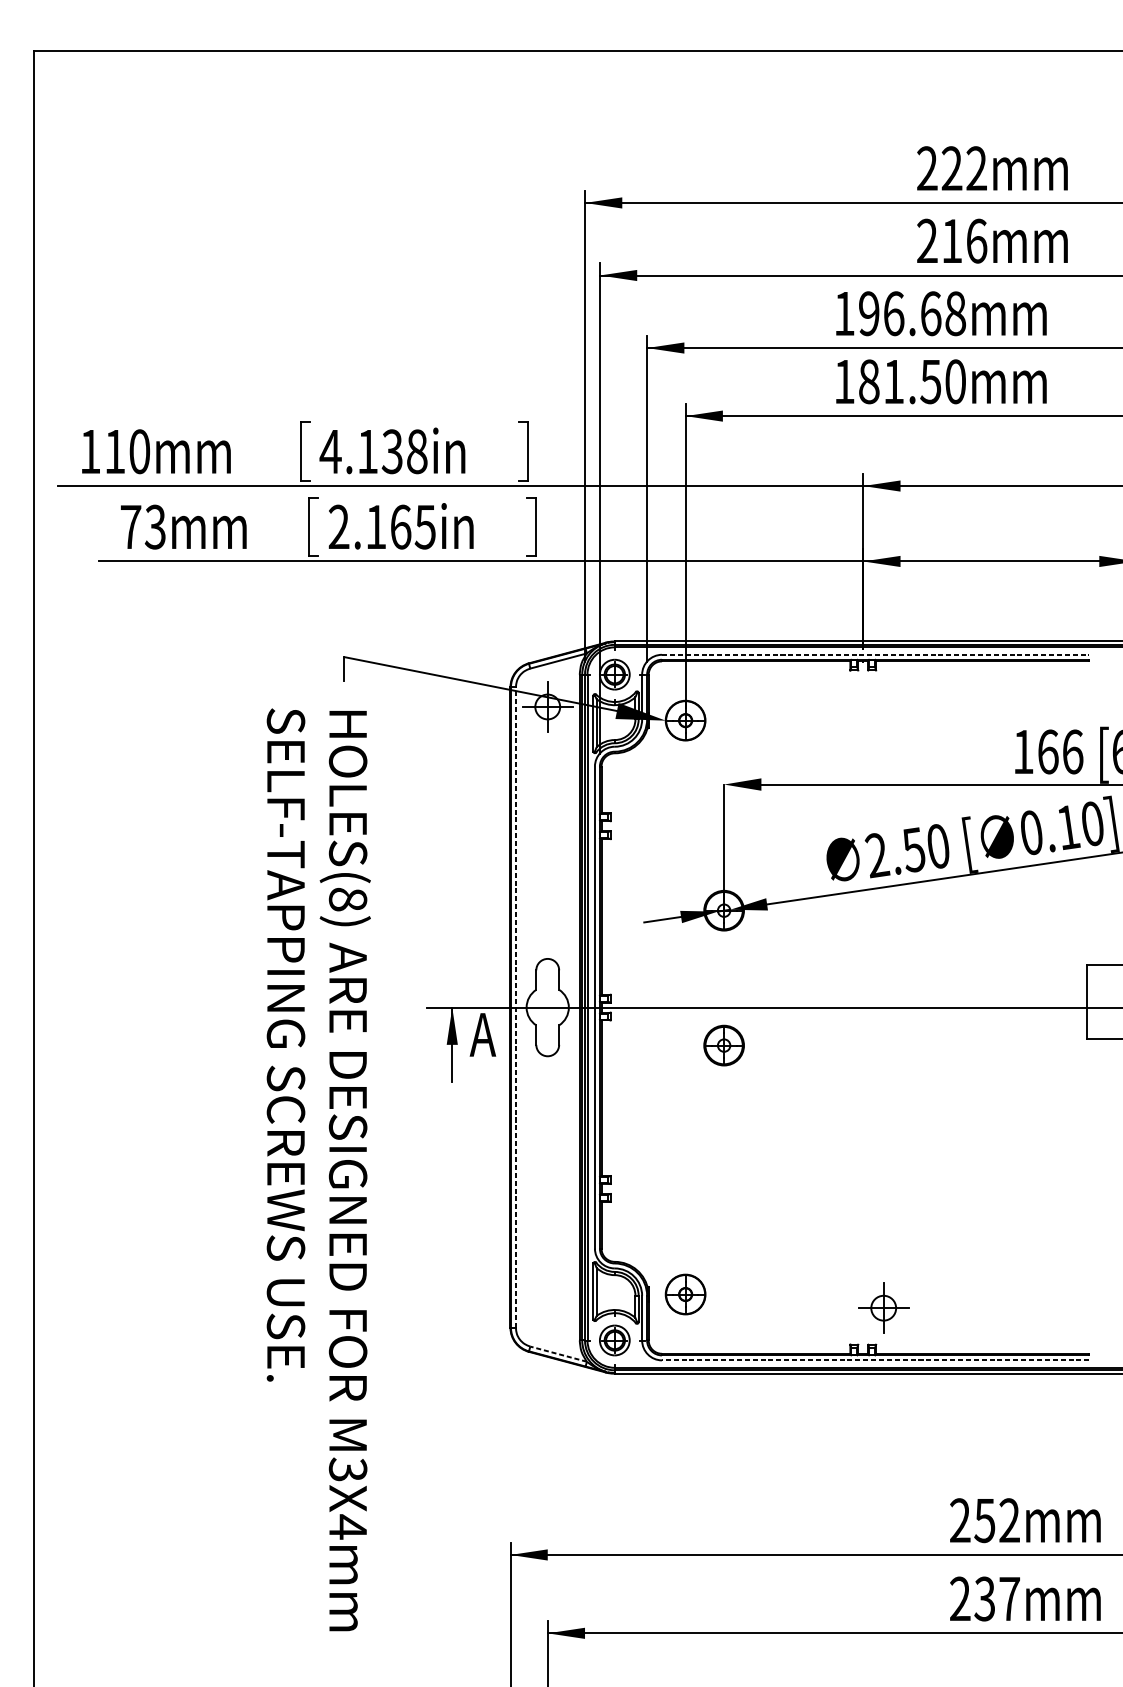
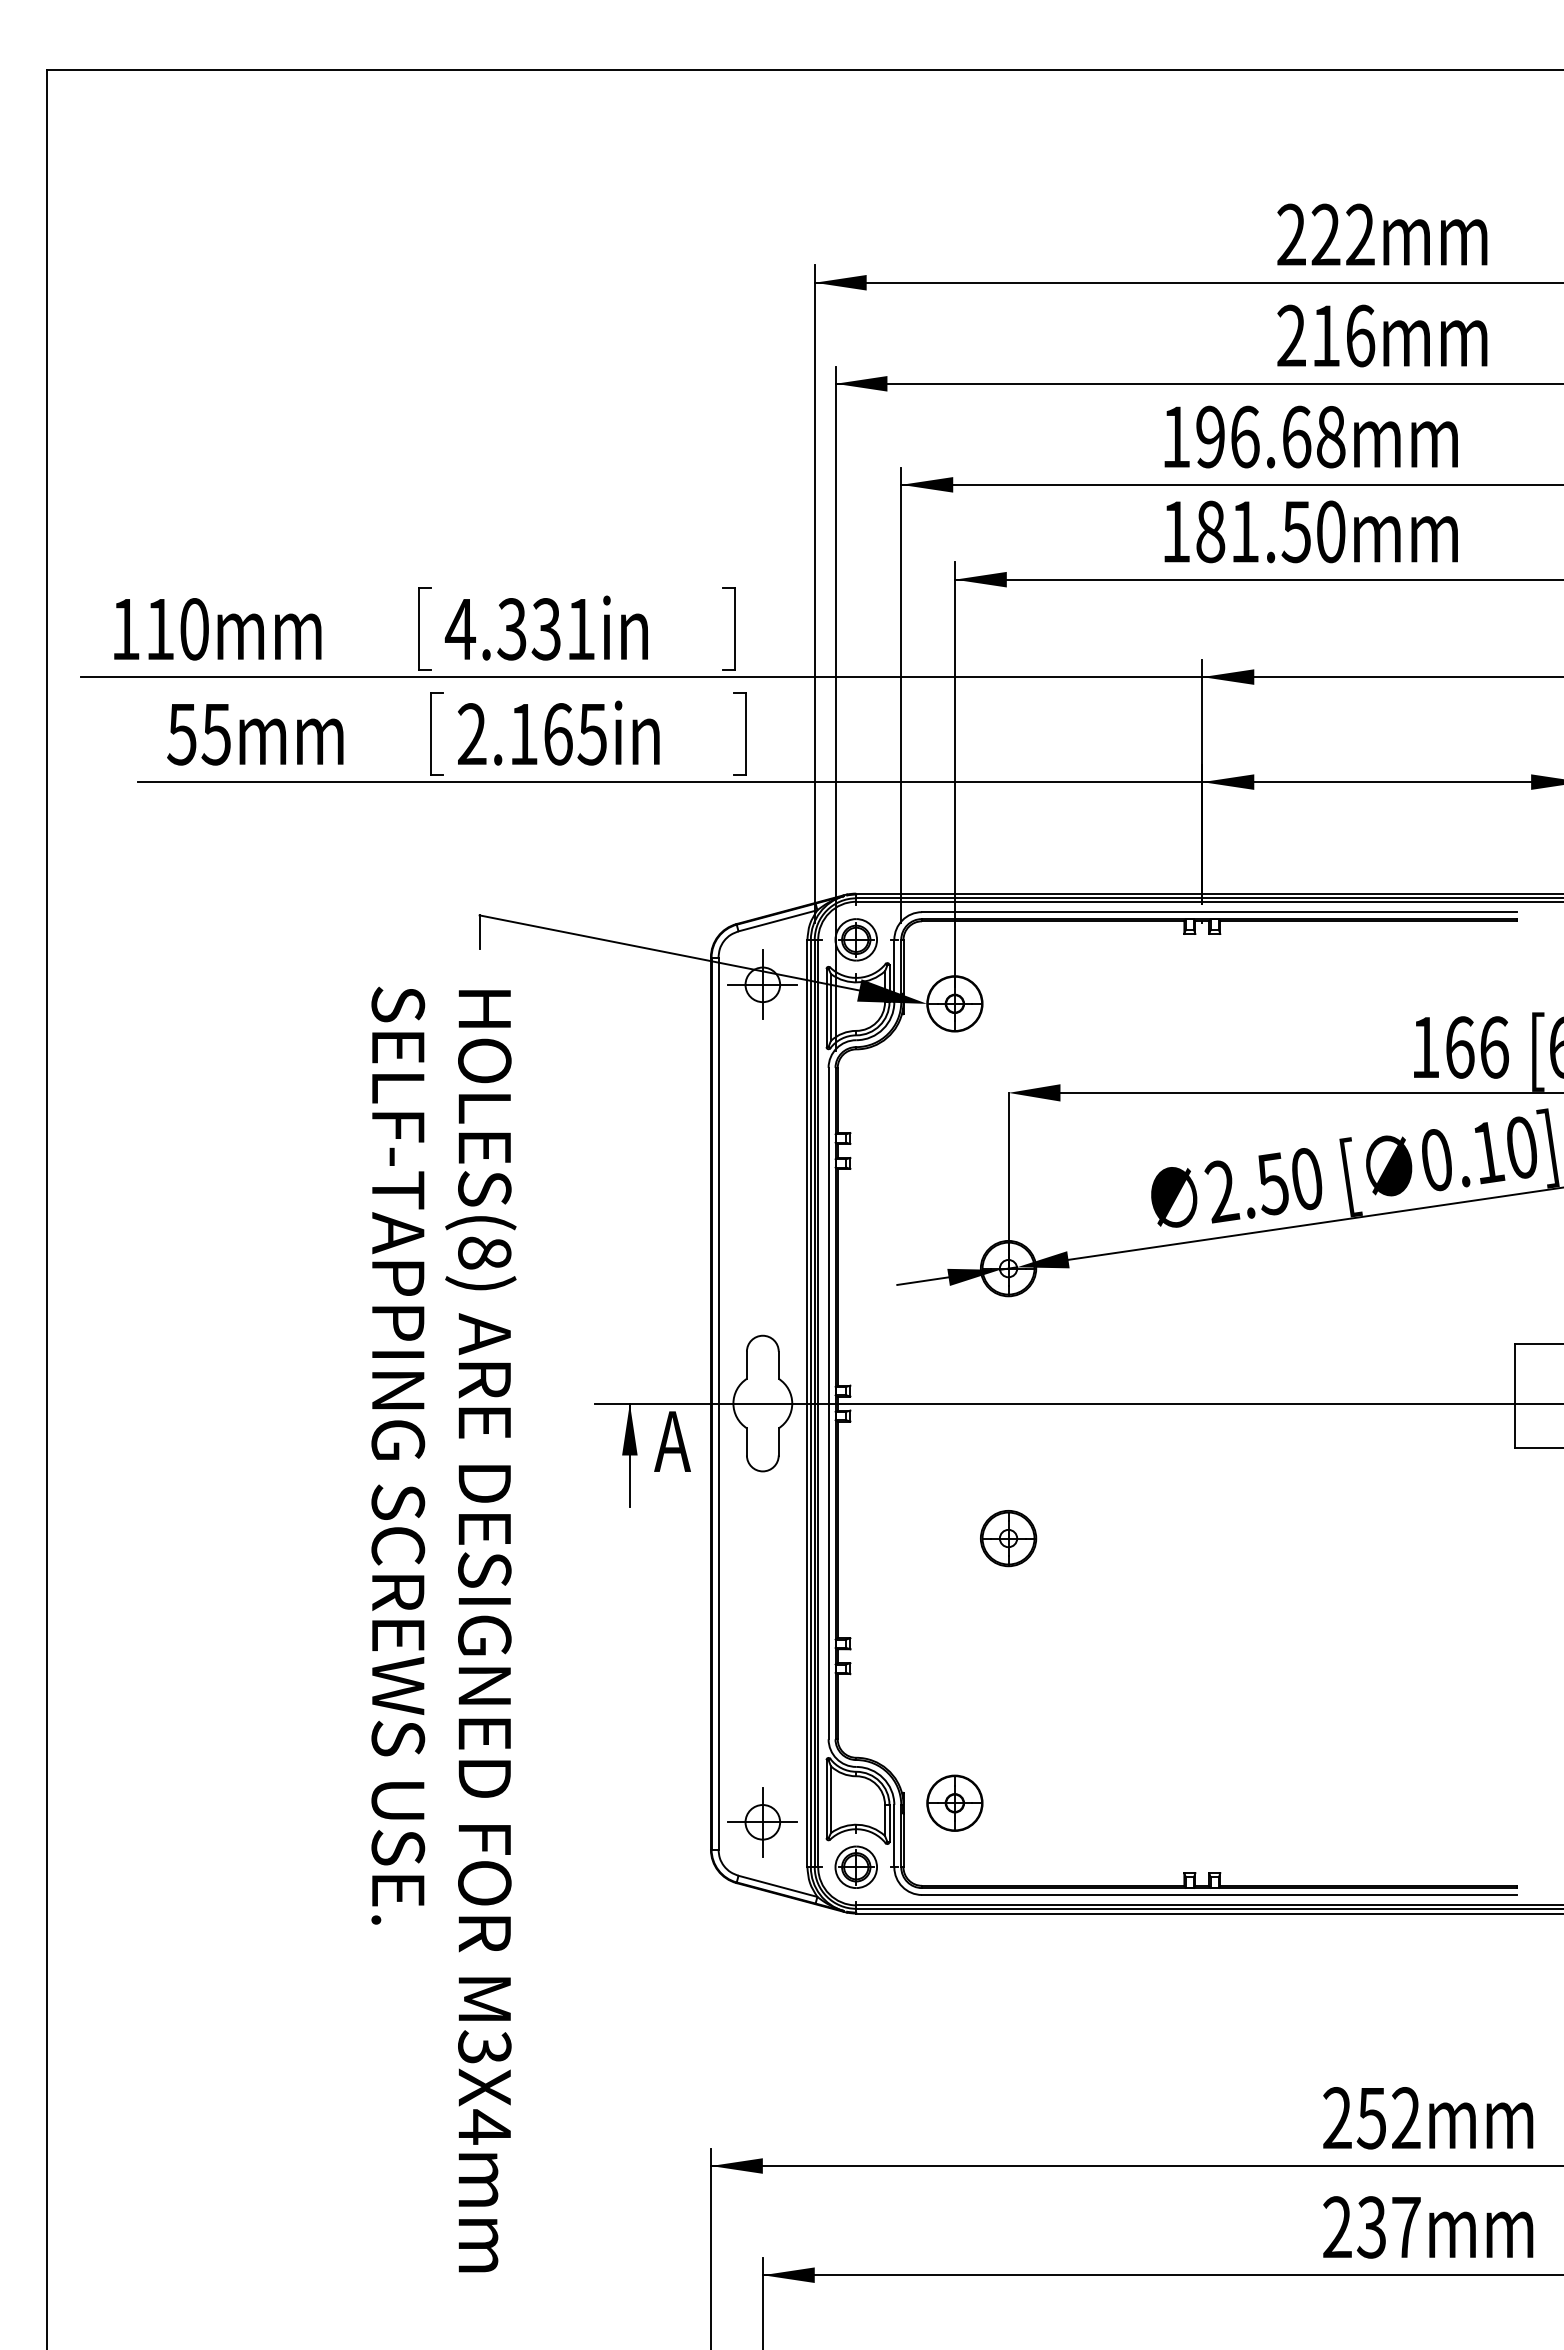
text: (392, 451) -> (546, 629), 4.138in -> 4.331in
text: (142, 527) -> (198, 734), 73mm -> 55mm
line: (875, 655) -> (1219, 912), dashed -> solid
line: (515, 1007) -> (718, 1403), dashed -> solid
part: (724, 1045) -> (1008, 1538), moved
part: (883, 1308) -> (762, 1822), moved
line: (558, 1354) -> (777, 1886), dashed -> solid
line: (875, 1360) -> (1219, 1895), dashed -> solid

